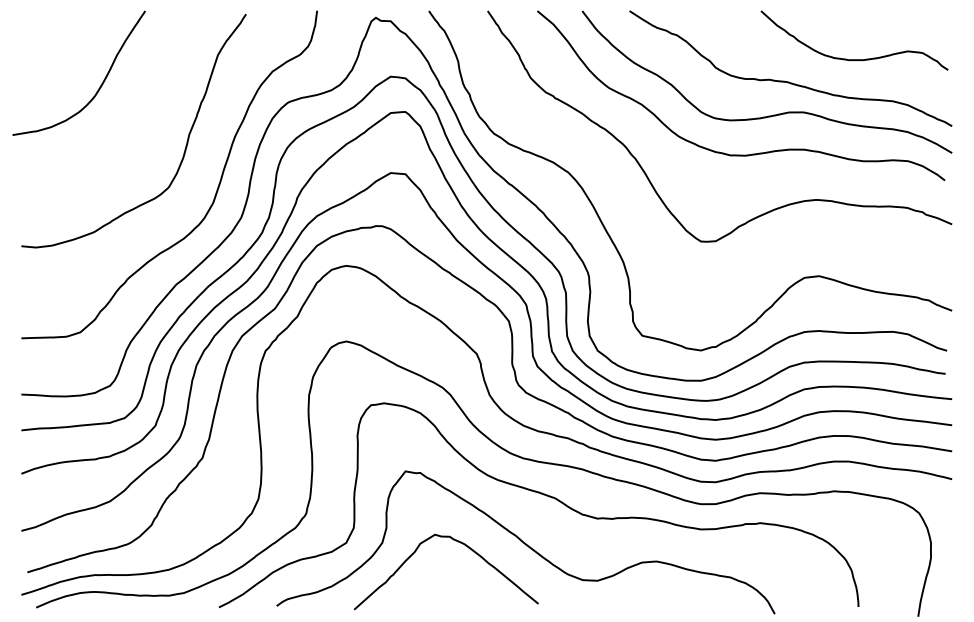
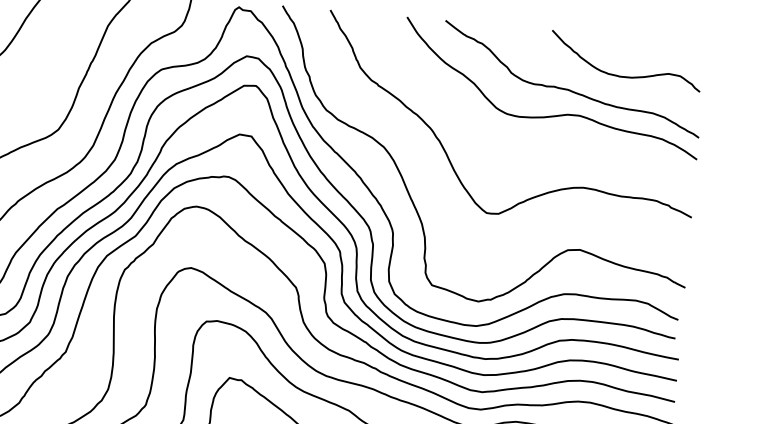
curve: (741, 154) -> (525, 145), removed

